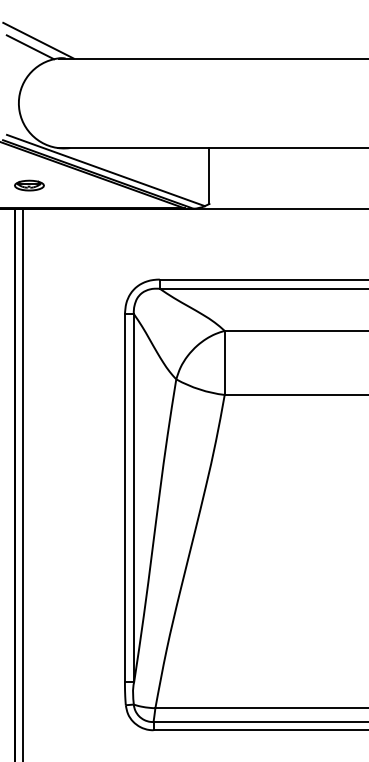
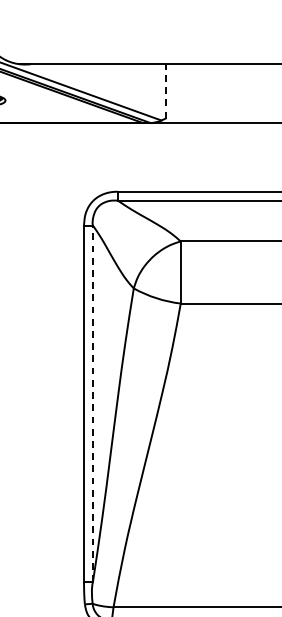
line: (209, 176) -> (166, 91), solid -> dashed
line: (134, 498) -> (93, 403), solid -> dashed

